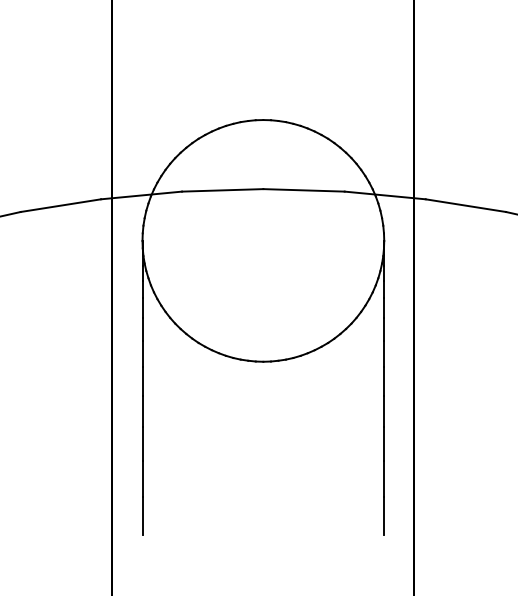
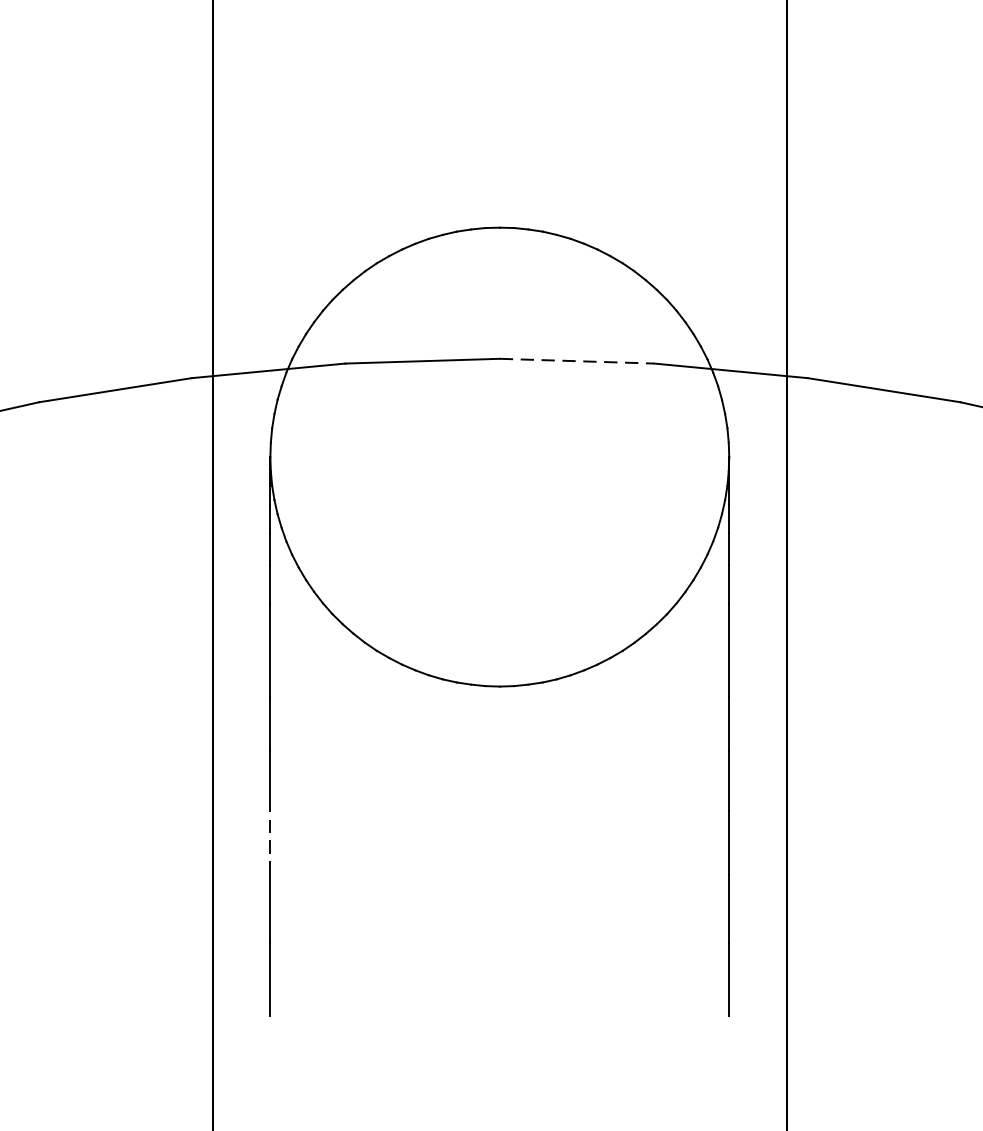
line: (304, 190) -> (577, 361), solid -> dashed
line: (142, 443) -> (270, 841), solid -> dashed

